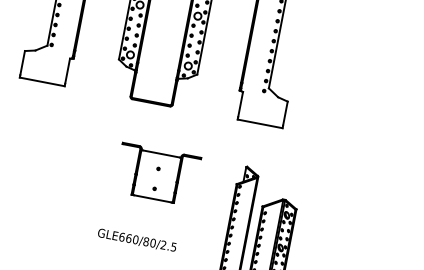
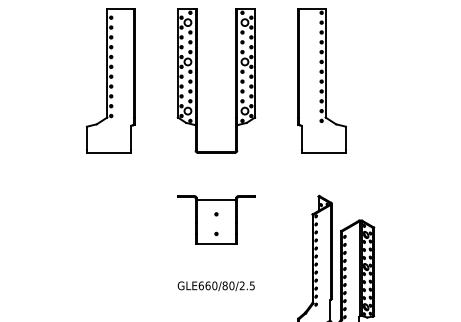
part: (157, 174) -> (216, 219), moved
text: (136, 240) -> (215, 286), moved

